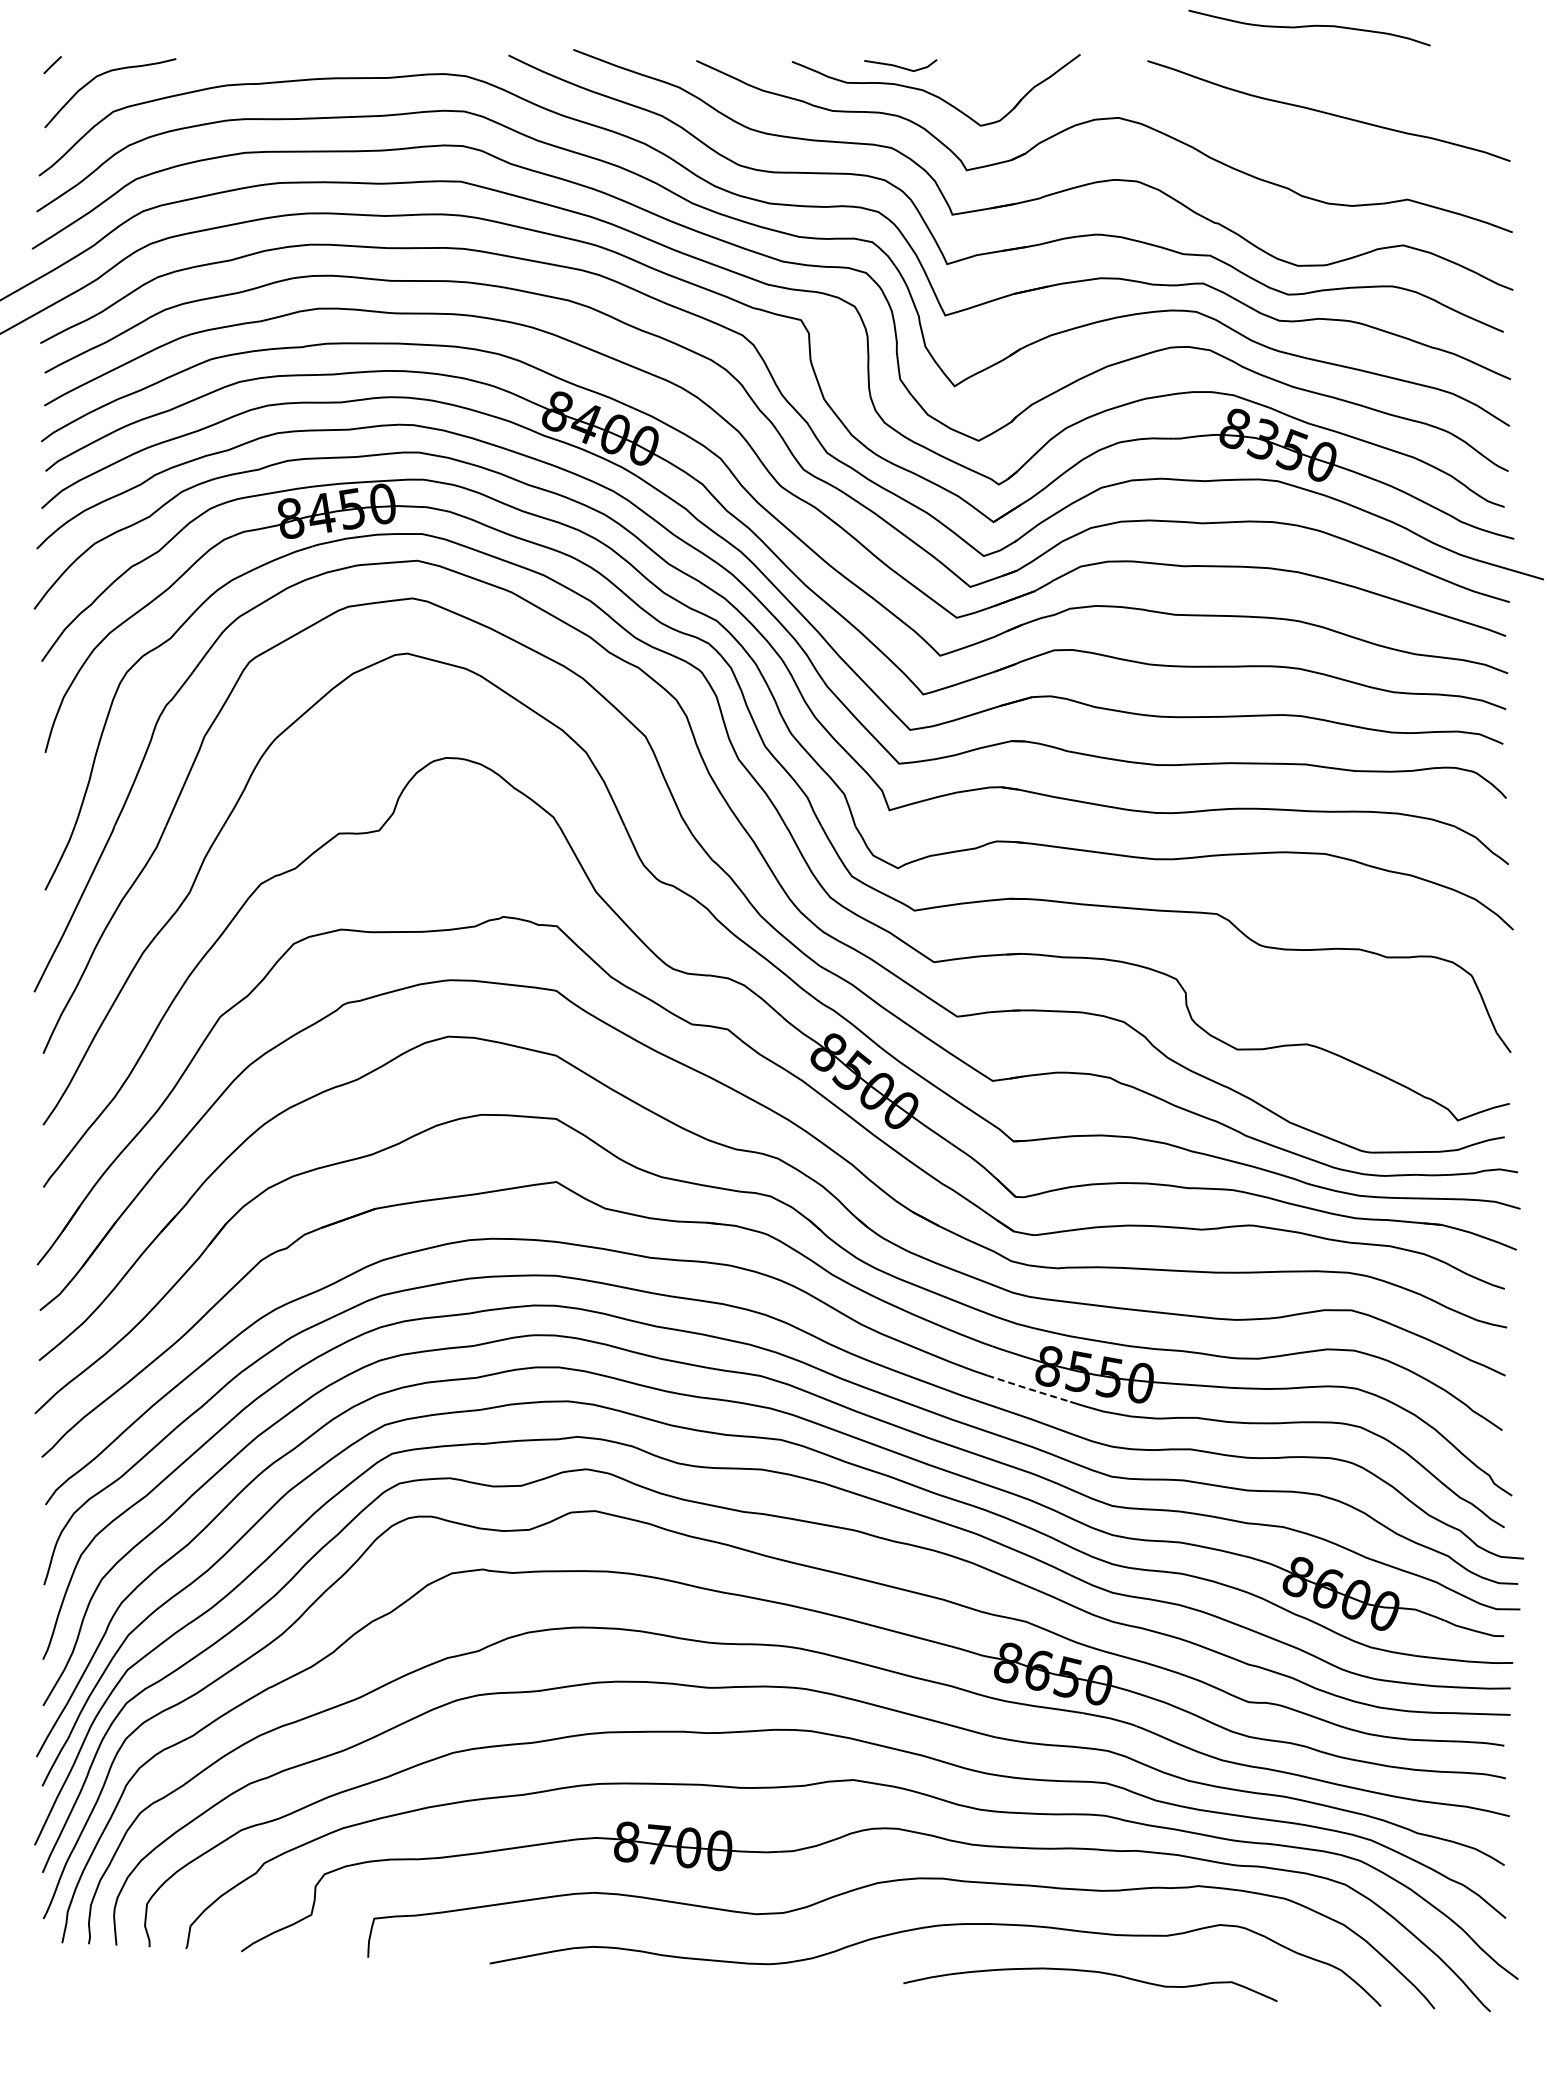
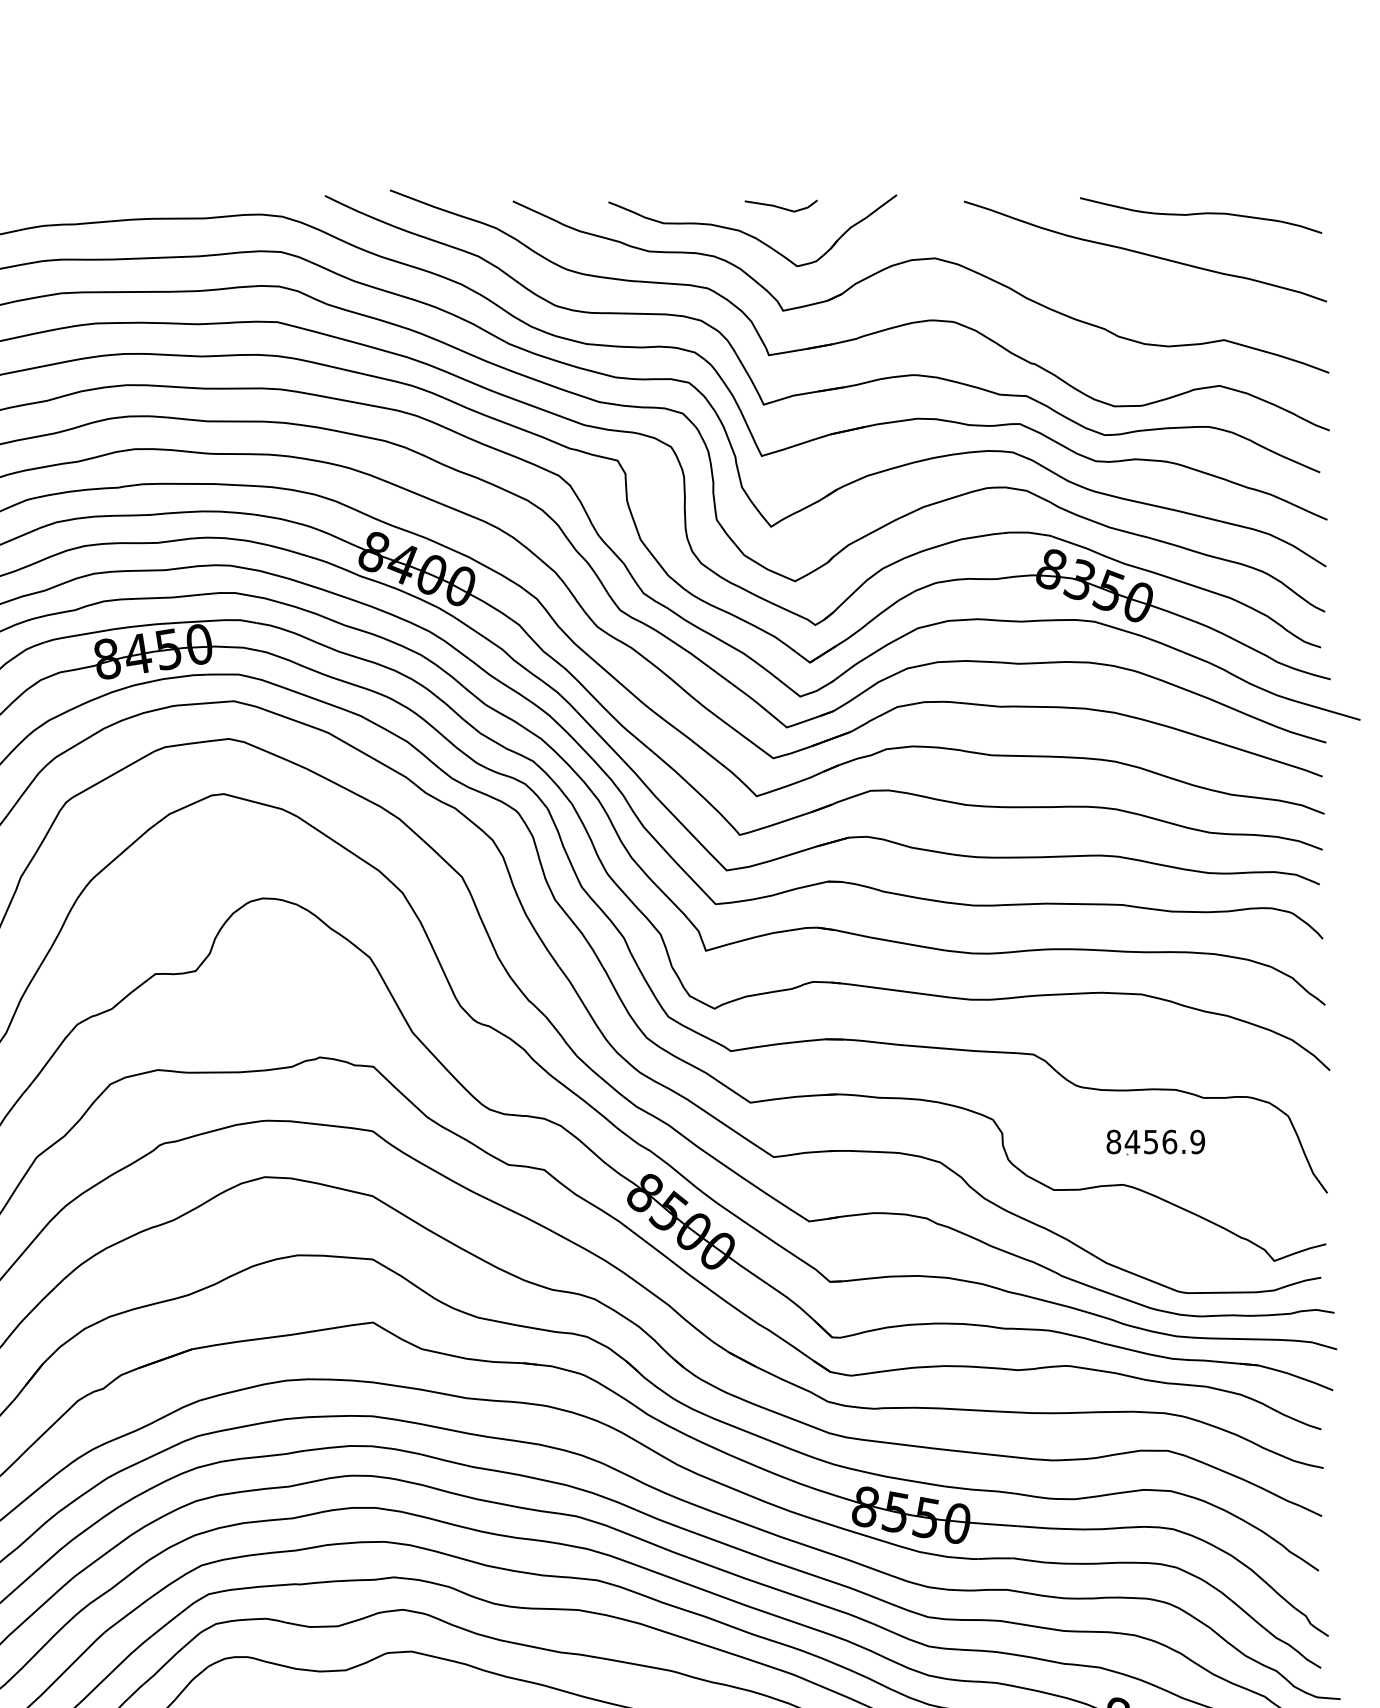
curve: (1309, 27) -> (1201, 214), moved
line: (900, 66) -> (781, 206), moved
part: (1339, 1002) -> (1156, 1142), added
line: (1027, 1388) -> (844, 1528), dashed -> solid

